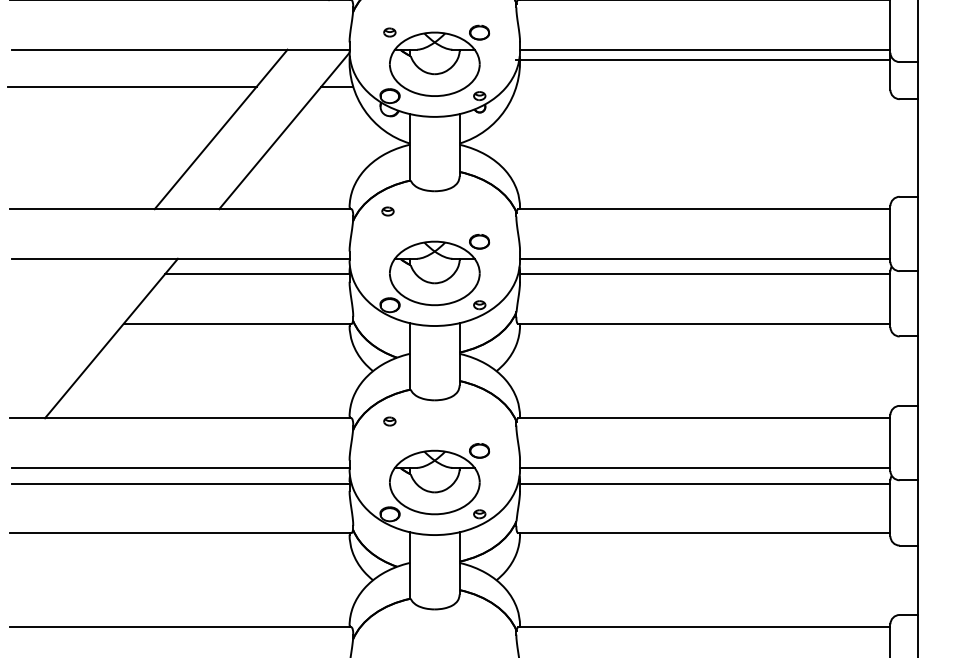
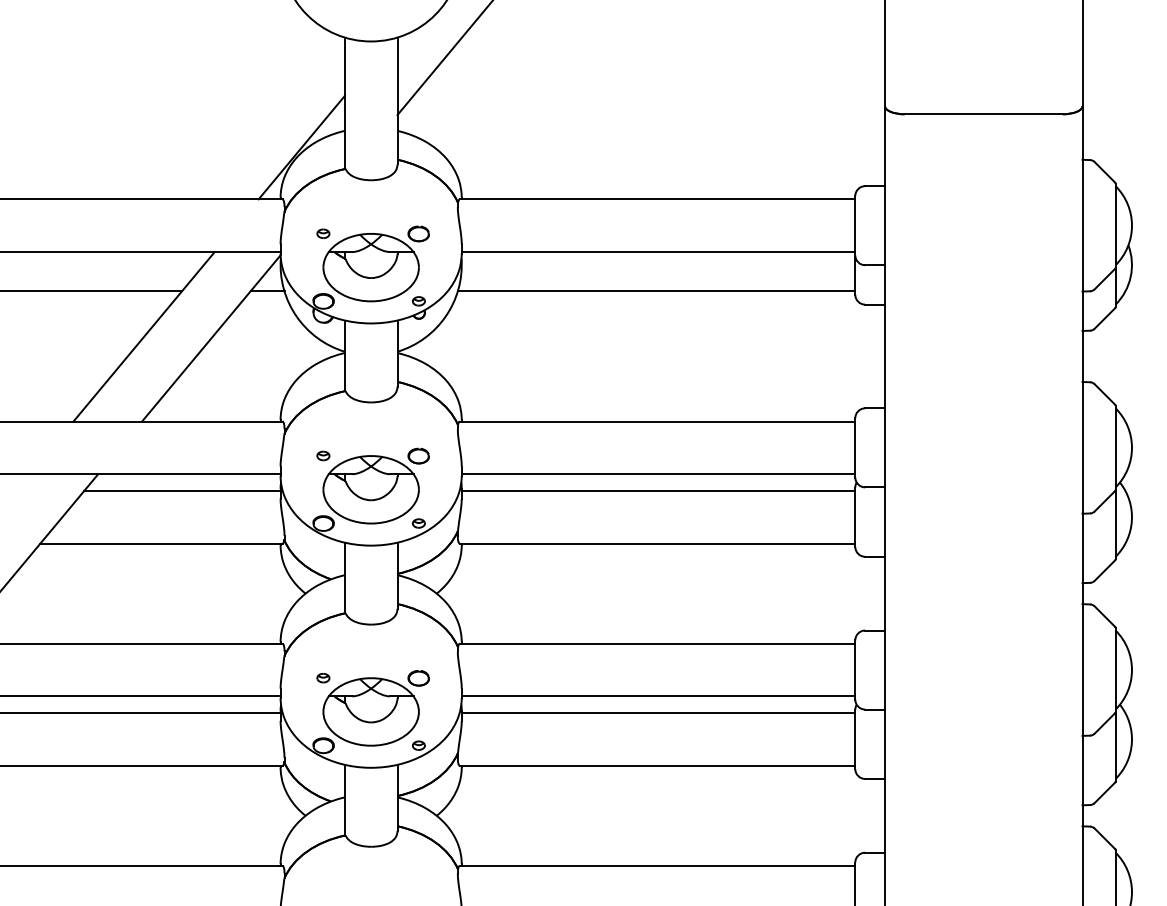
line: (703, 60) -> (656, 291), moved
part: (388, 211) -> (323, 455), moved
part: (389, 421) -> (323, 678), moved

